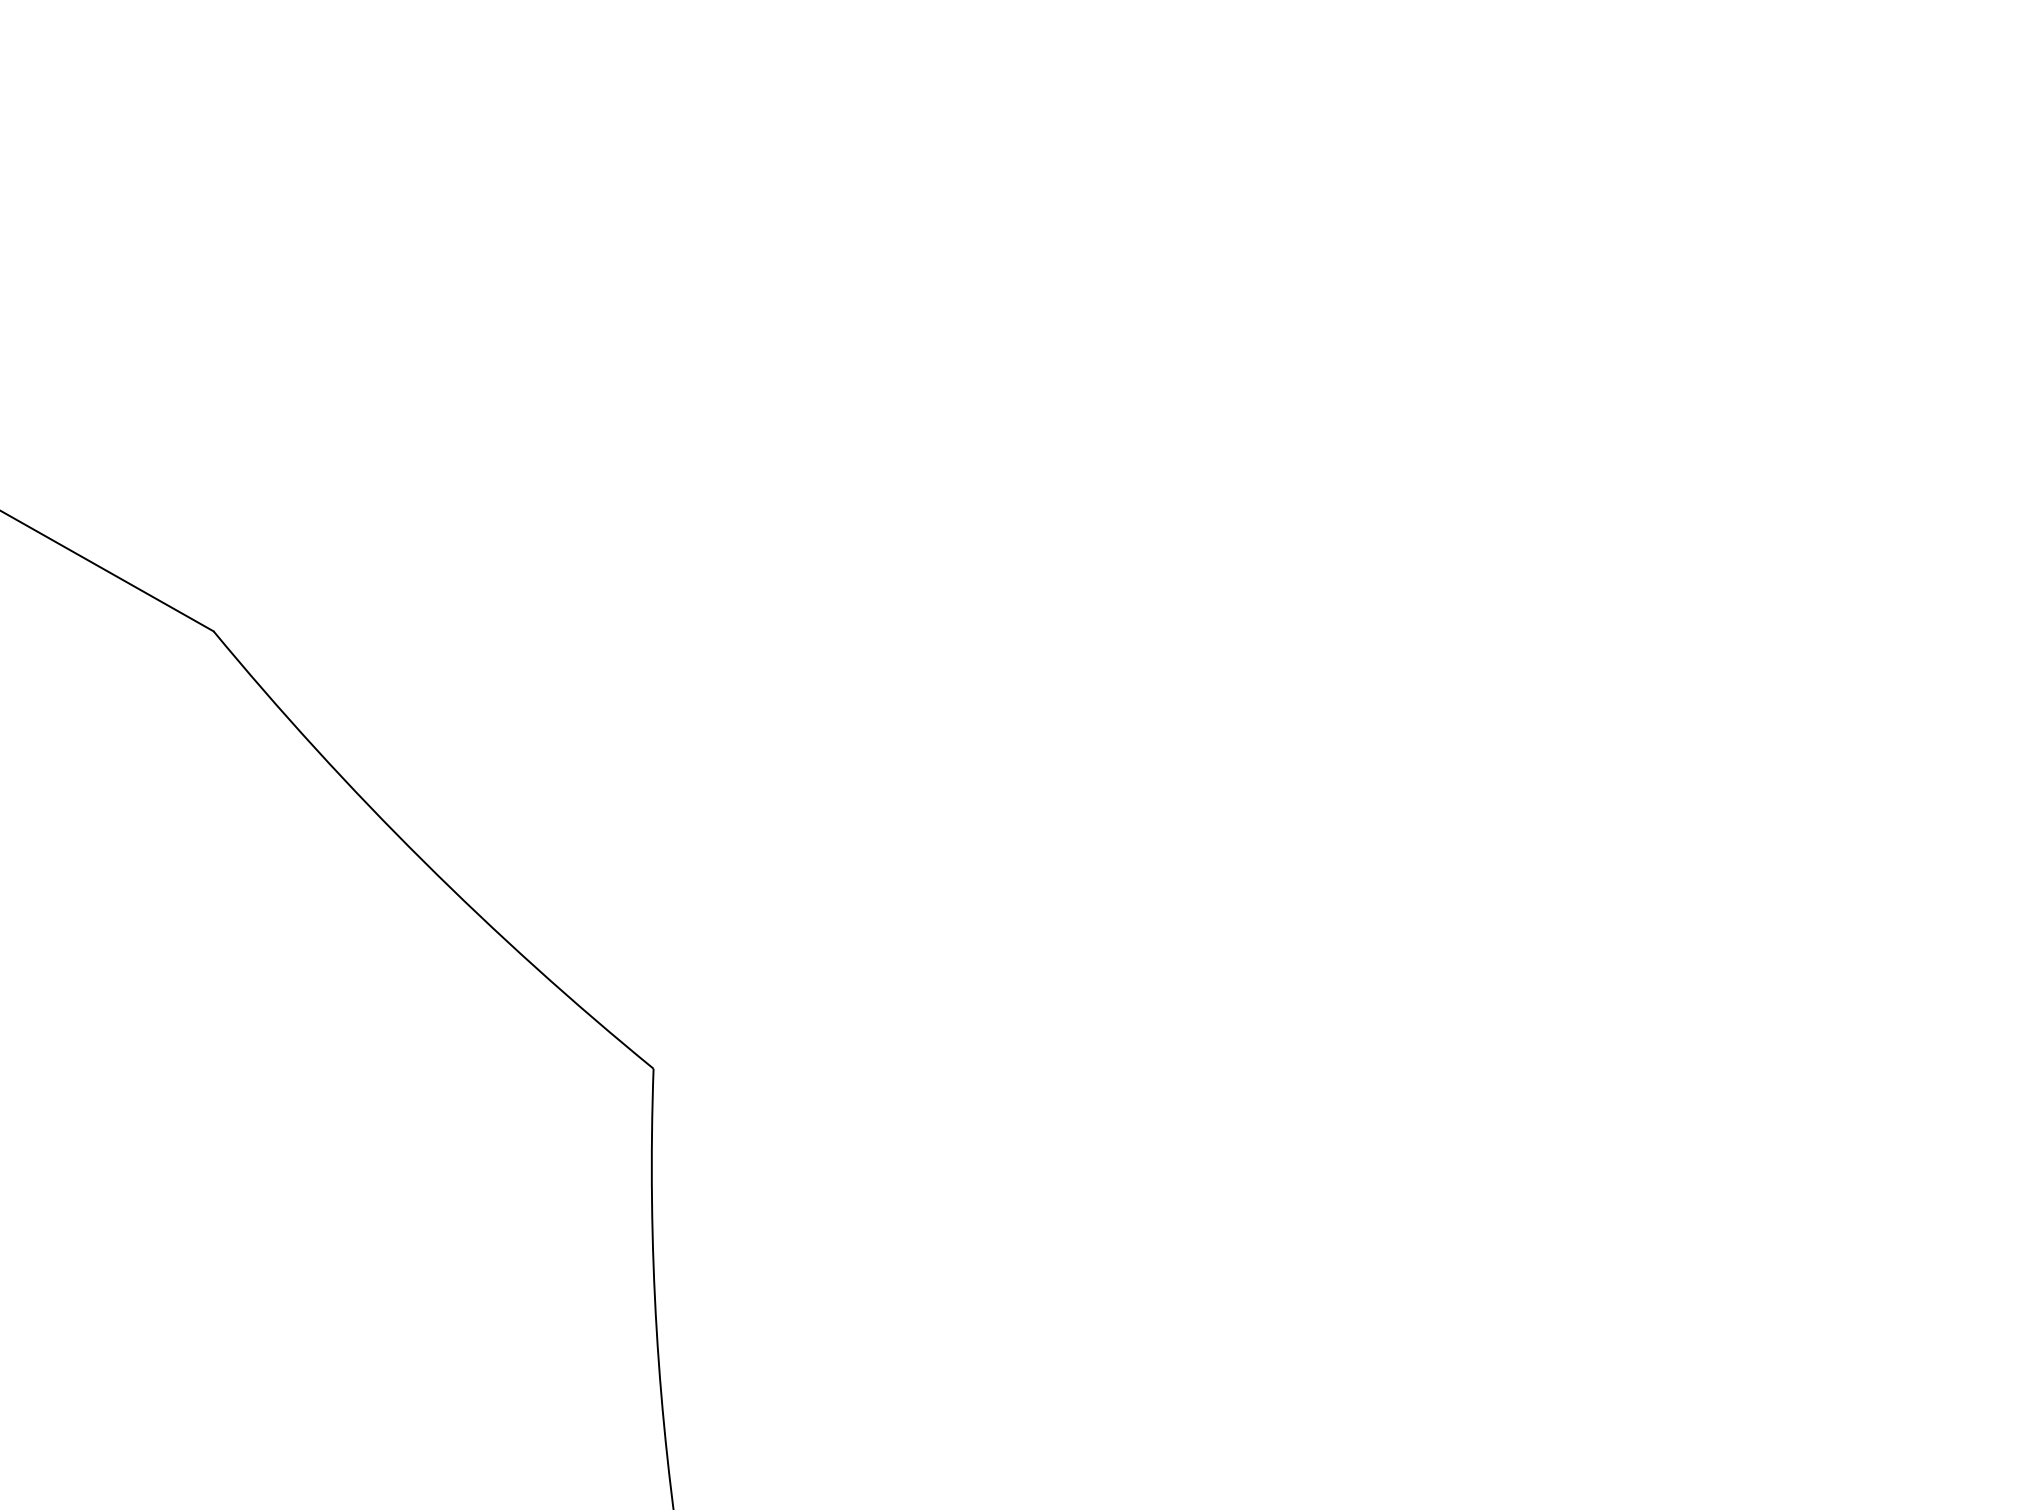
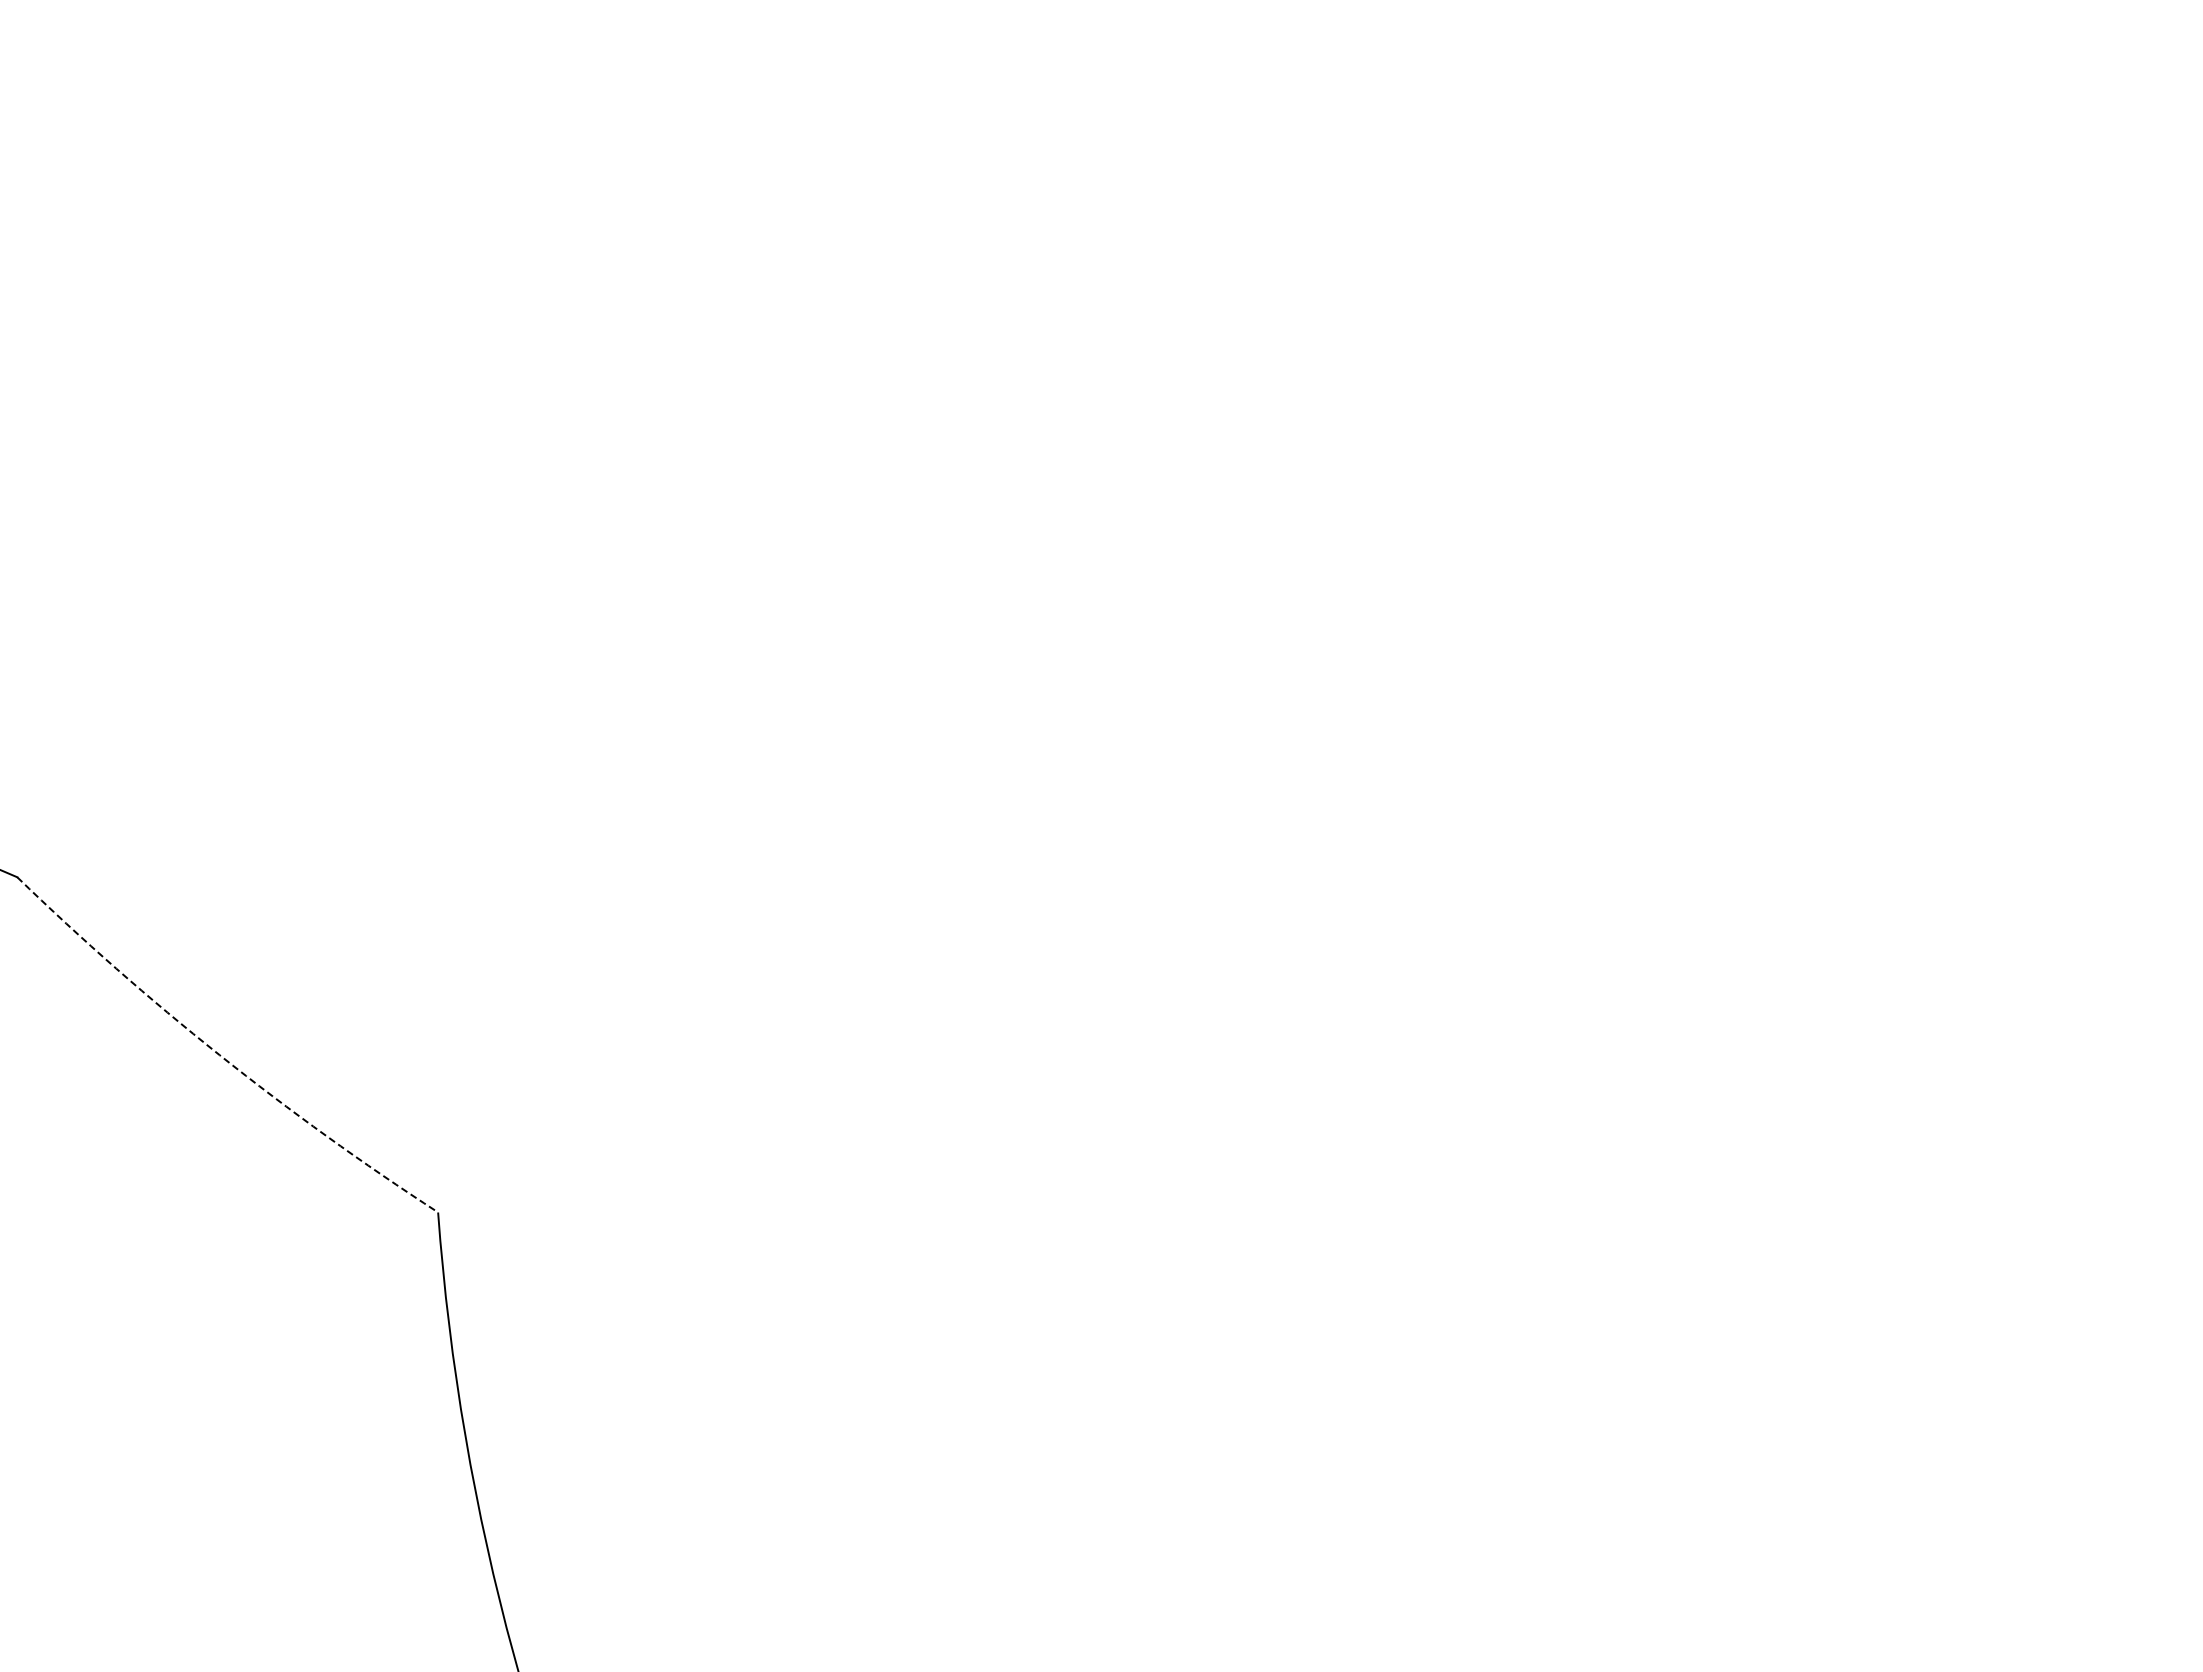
arc: (422, 861) -> (219, 1055), solid -> dashed

